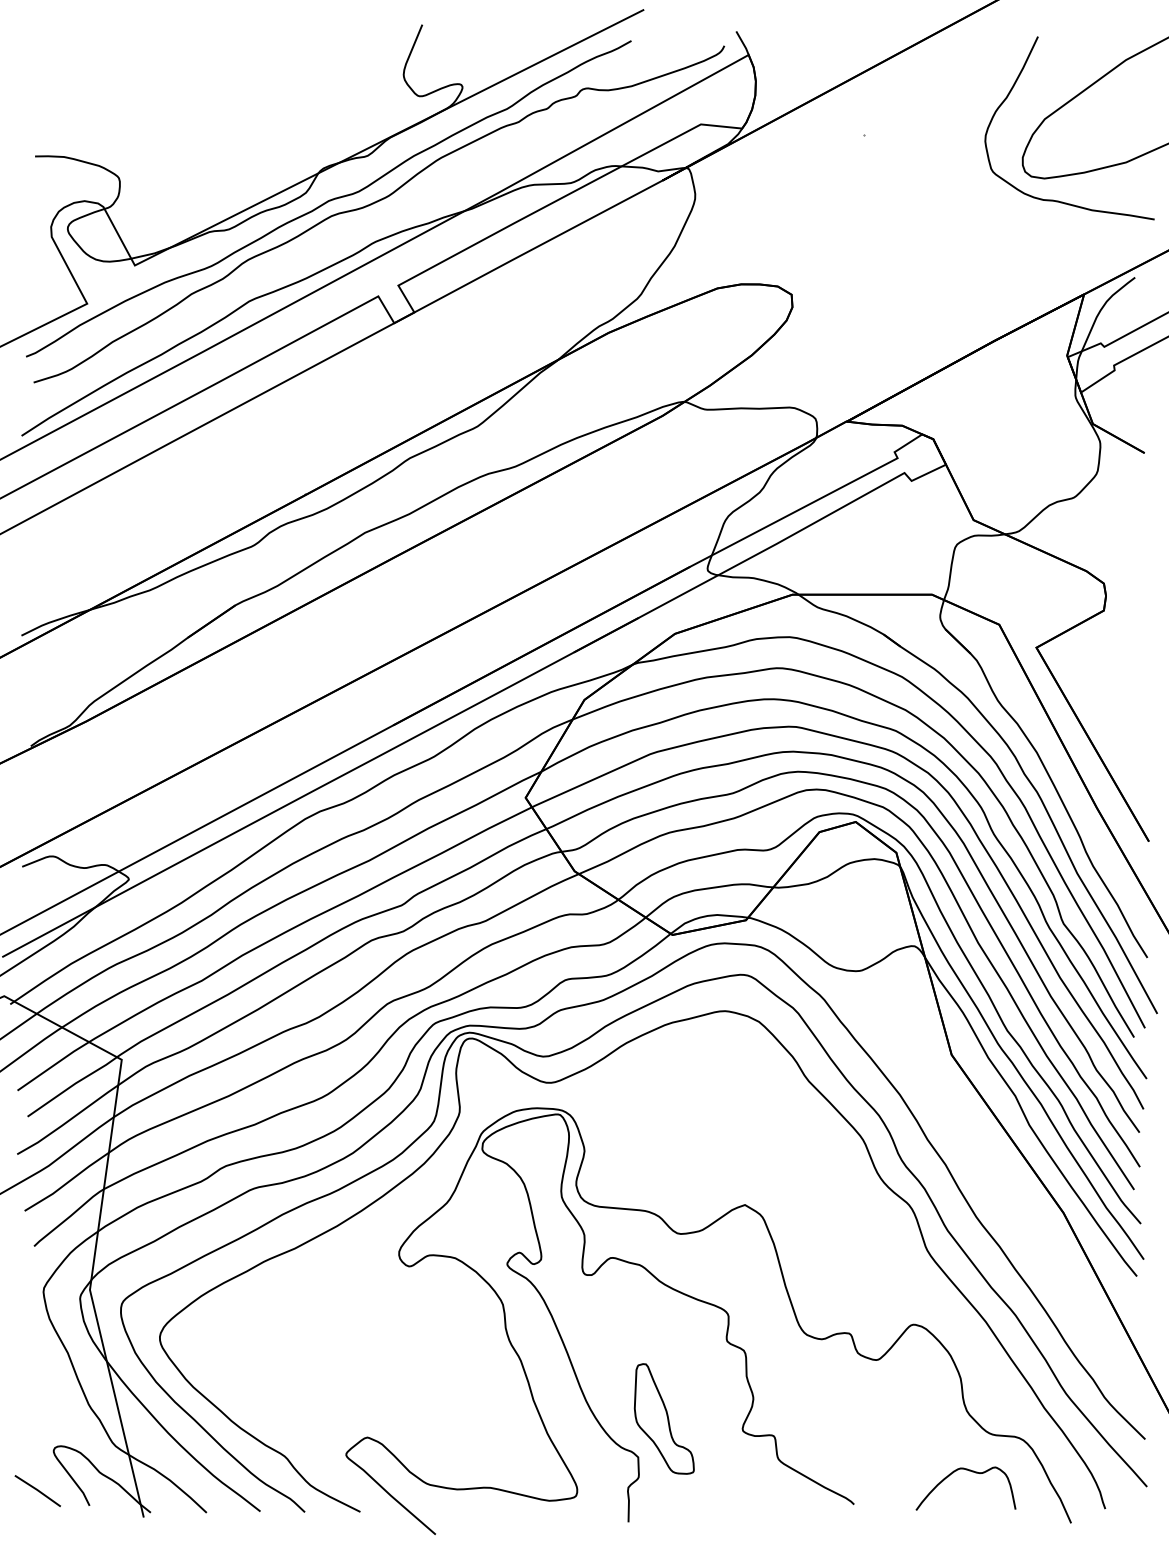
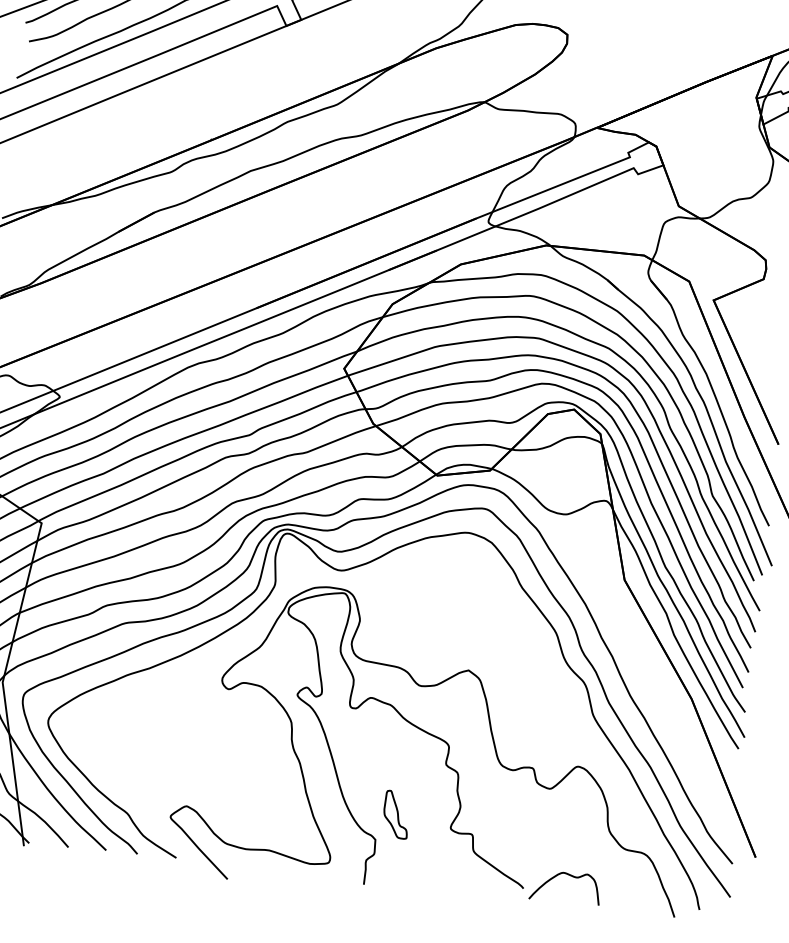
part: (663, 1418) -> (395, 814), size x0.6
curve: (969, 1471) -> (569, 875), moved

